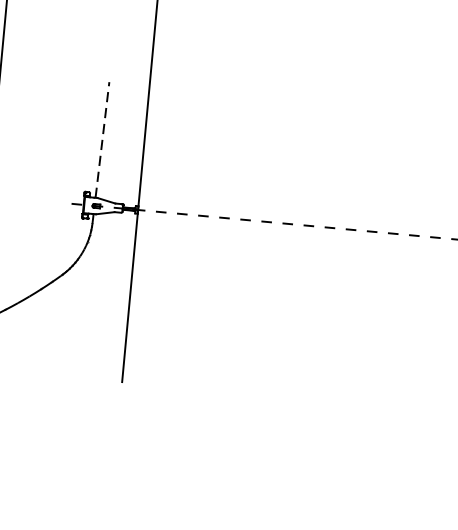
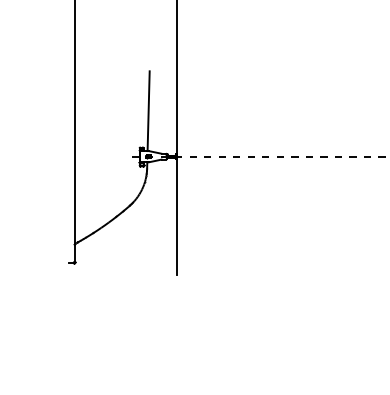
line: (102, 140) -> (148, 111), dashed -> solid

